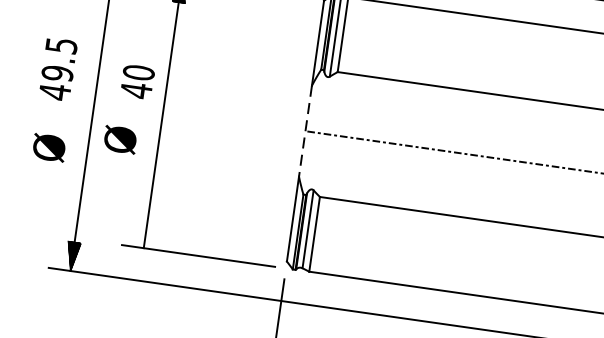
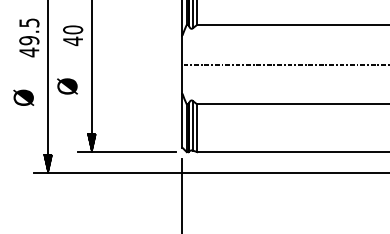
text: (58, 68) -> (29, 37), moved
text: (138, 81) -> (73, 35), moved
line: (305, 130) -> (182, 64), dashed -> solid
hatch: (145, 232) -> (91, 142), added

